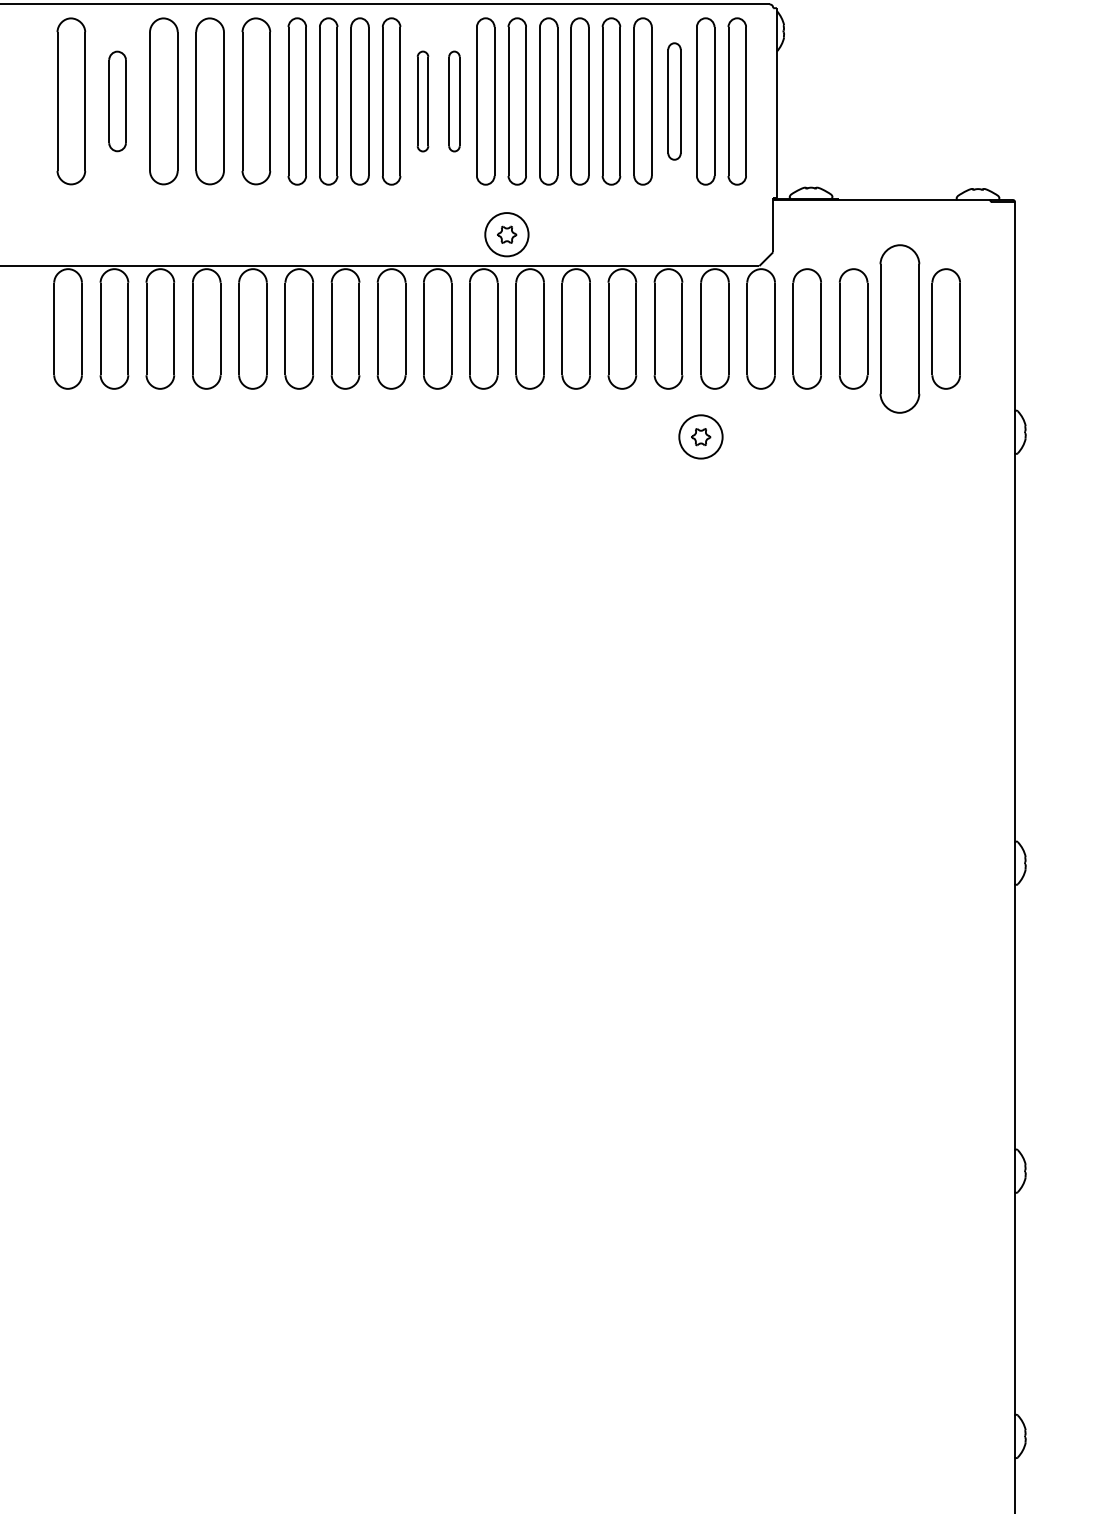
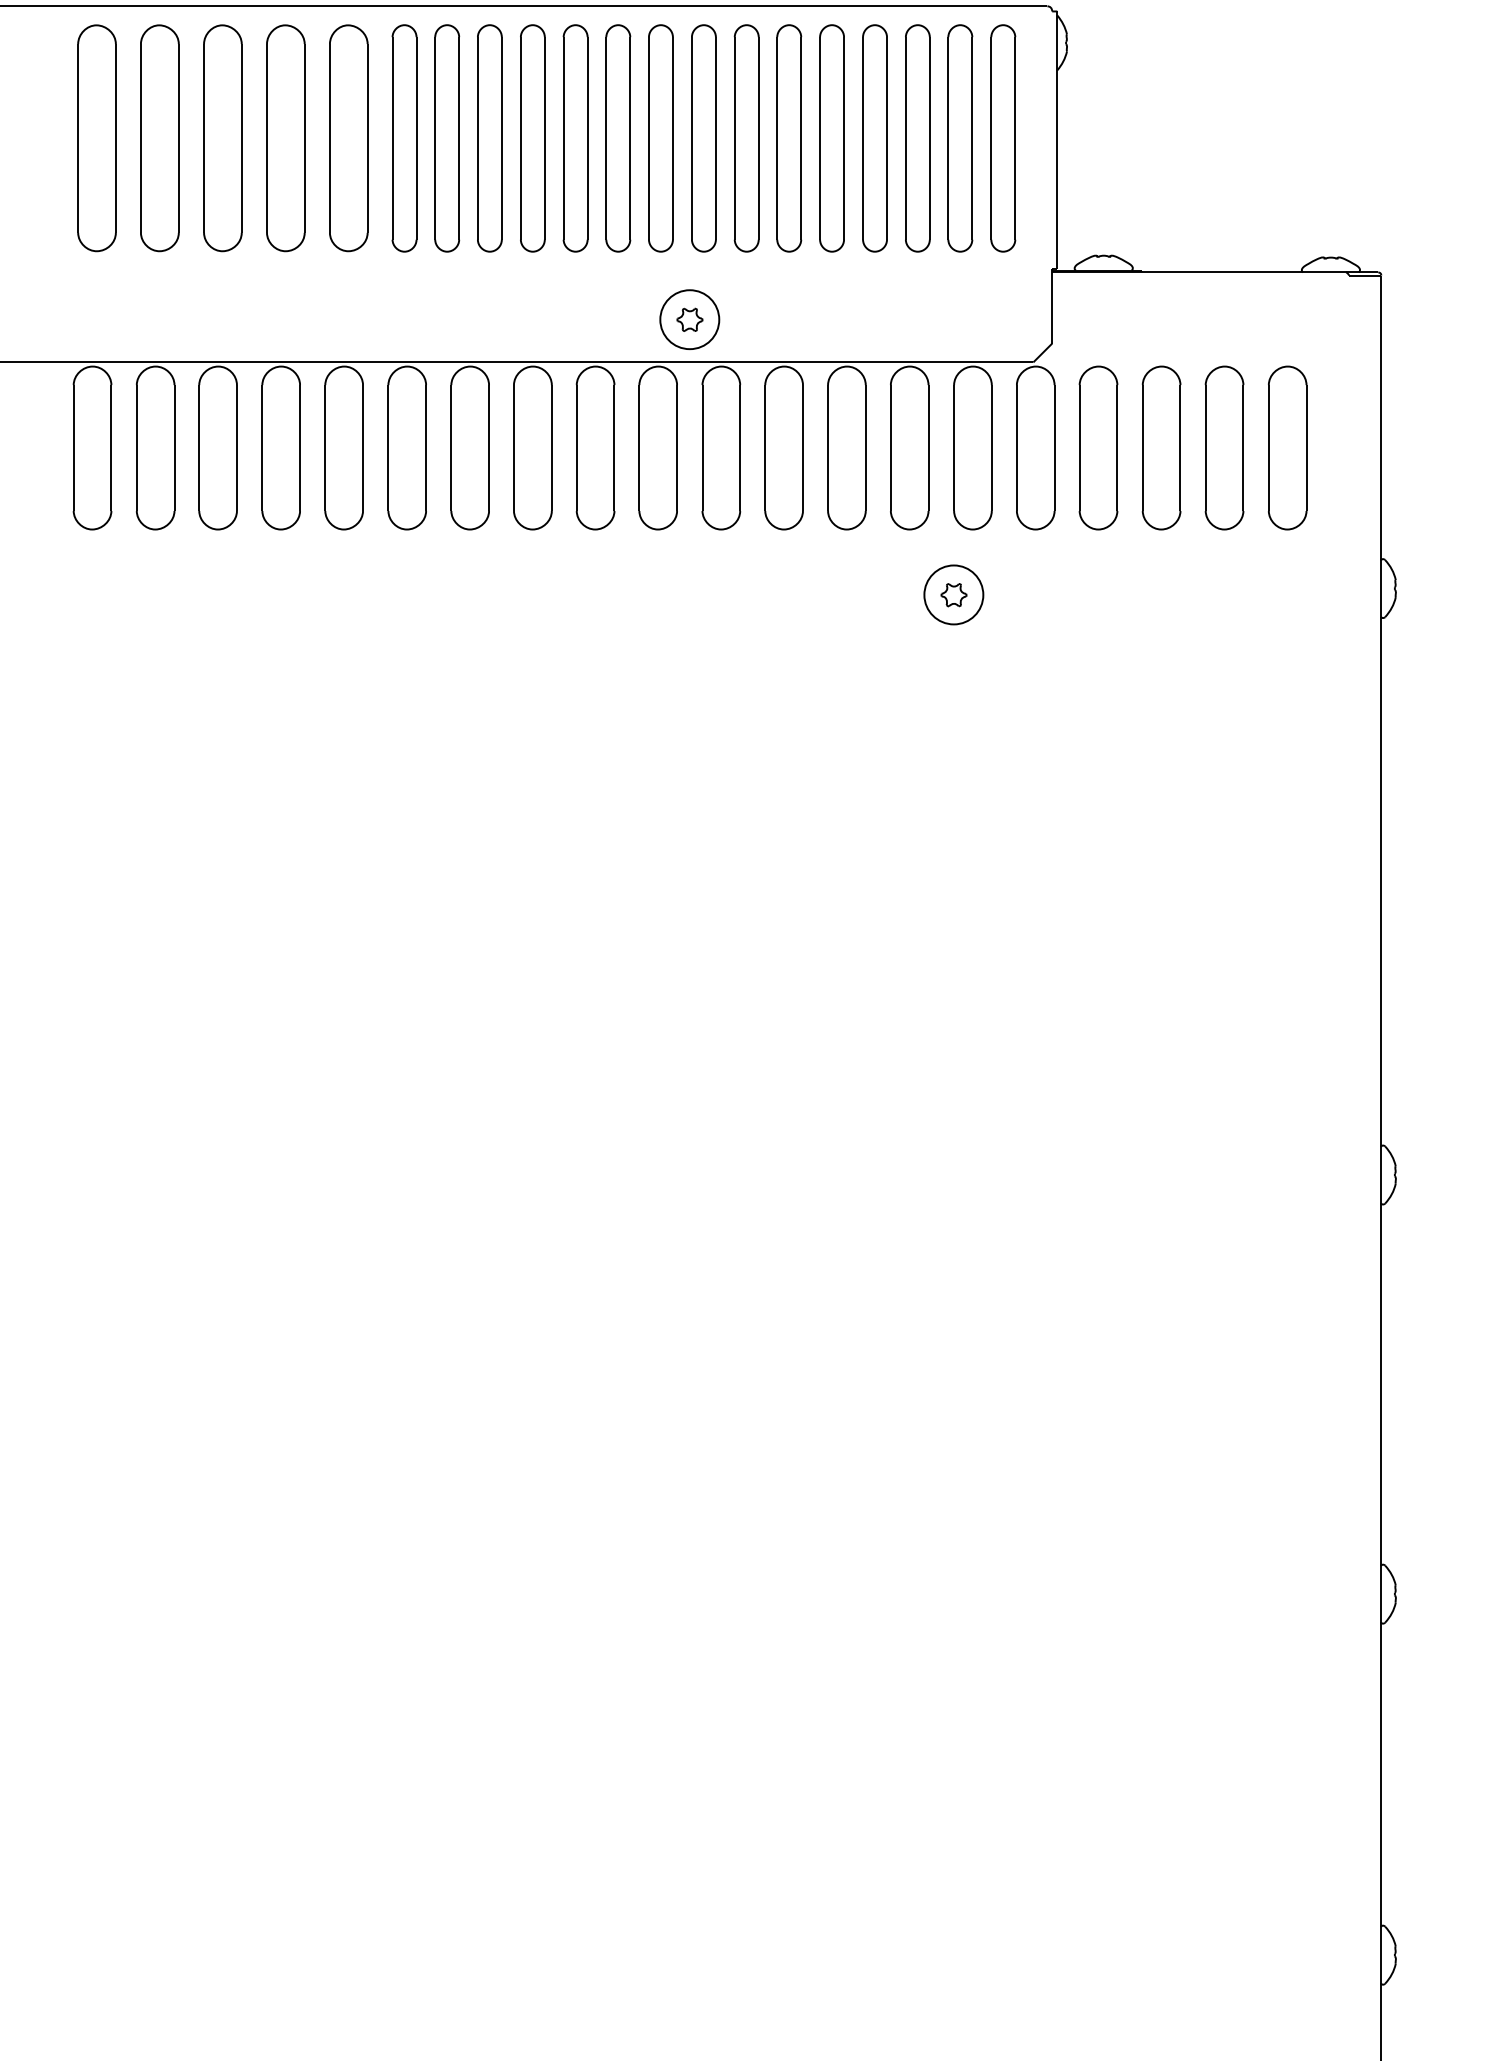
part: (117, 101) -> (159, 138), size x1.67
part: (422, 101) -> (575, 138), size x1.67
part: (454, 101) -> (618, 138), size x1.67
part: (674, 101) -> (917, 138), size x1.43
part: (899, 328) -> (1224, 447), size x0.71

